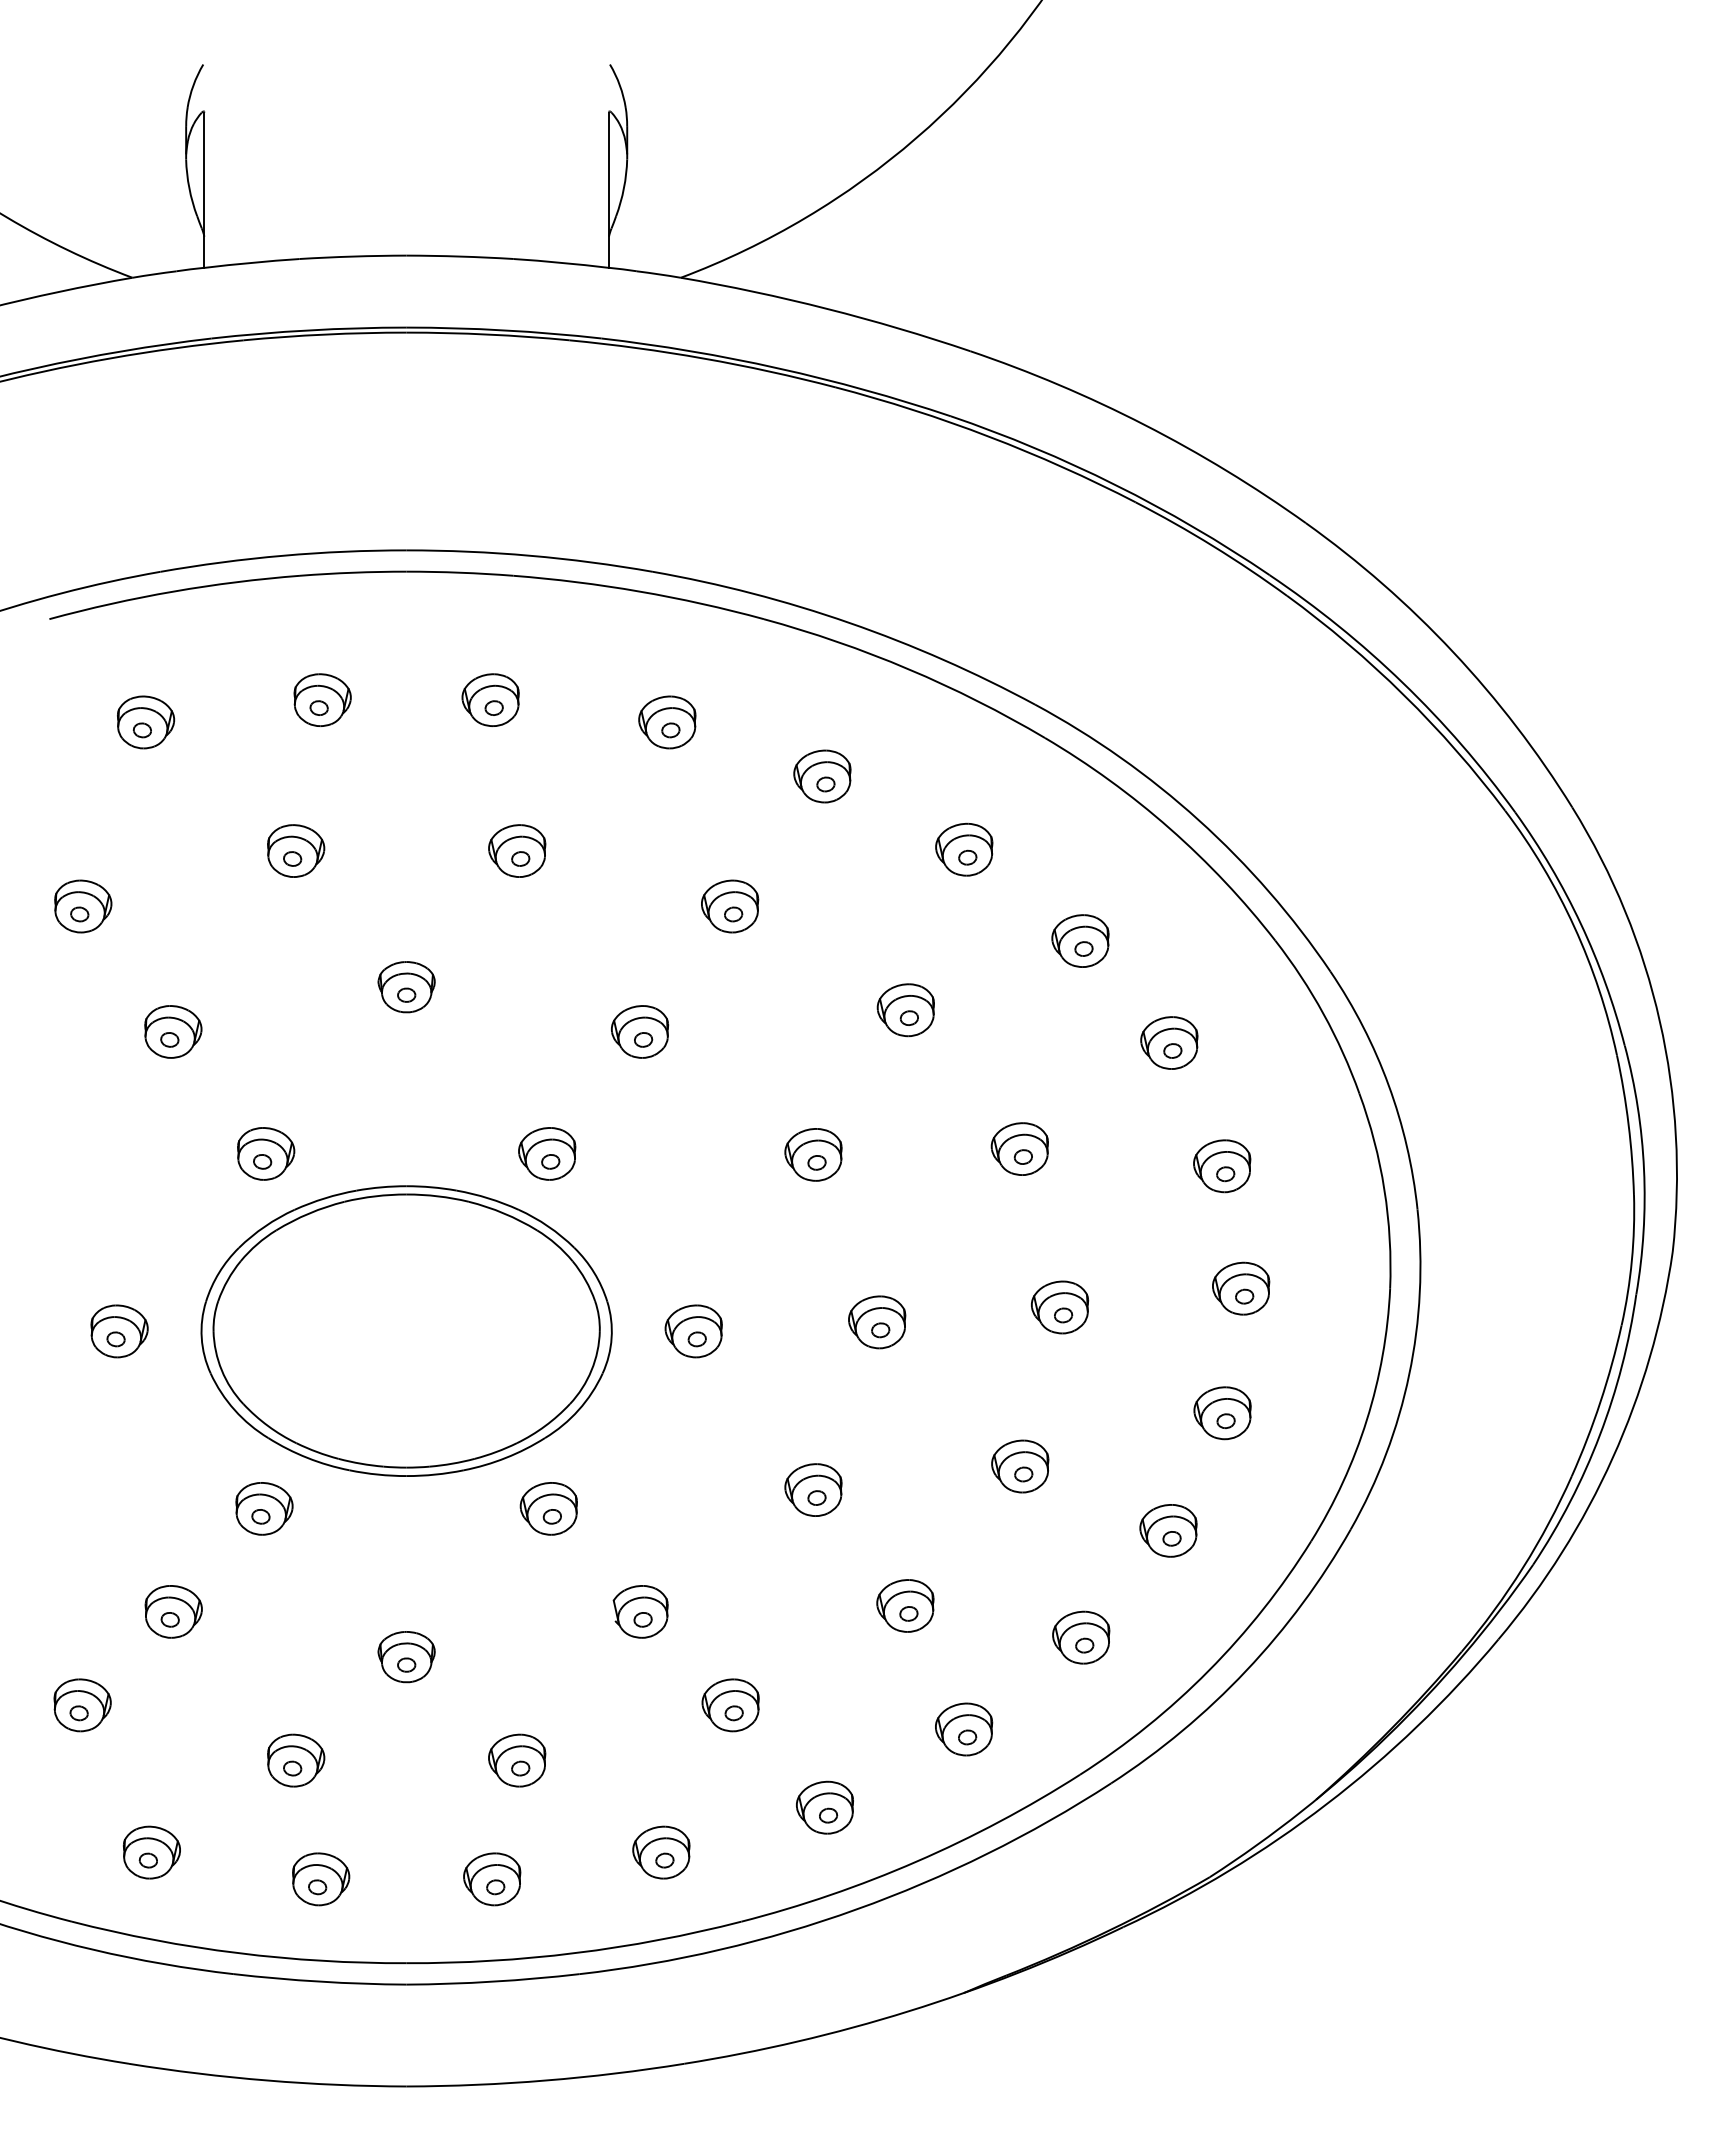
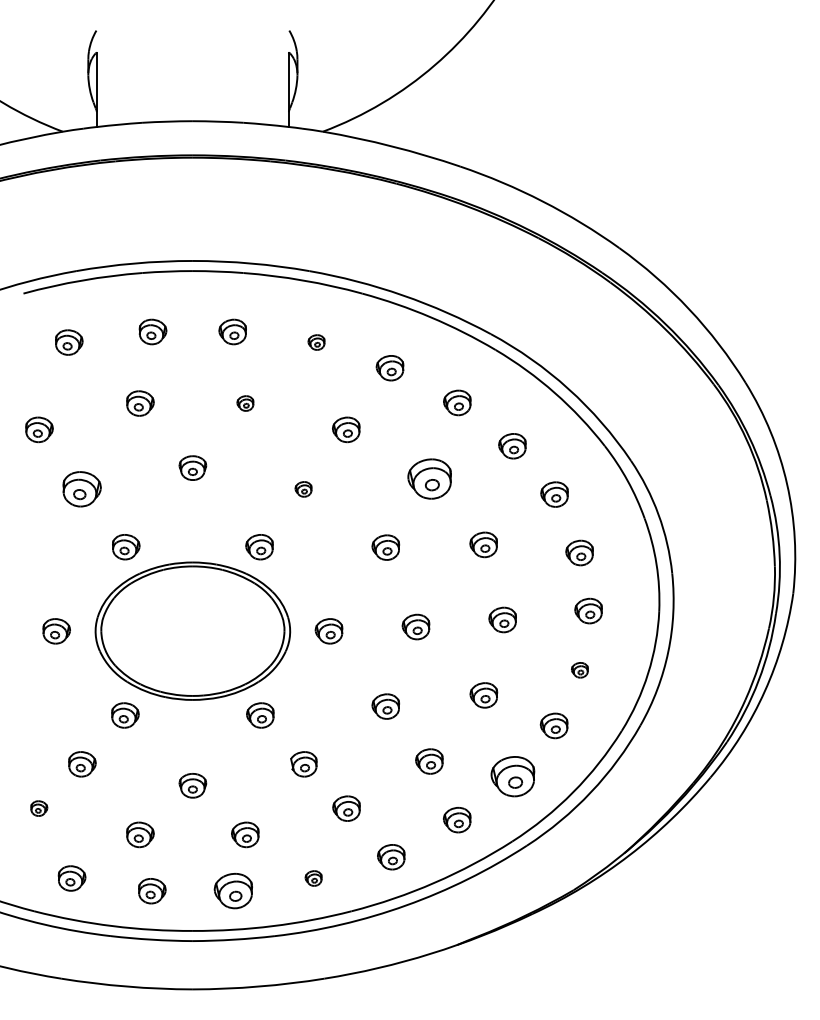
part: (667, 722) -> (316, 342), size x0.6
part: (517, 850) -> (245, 403), size x0.6
part: (905, 1009) -> (429, 478), size x1.6
part: (173, 1032) -> (82, 489), size x1.4
part: (639, 1032) -> (303, 489), size x0.6
part: (1221, 1413) -> (579, 670), size x0.6
part: (1080, 1637) -> (512, 776), size x1.6
part: (83, 1704) -> (39, 808), size x0.6
part: (661, 1852) -> (313, 878), size x0.6
part: (492, 1880) -> (233, 891), size x1.4

